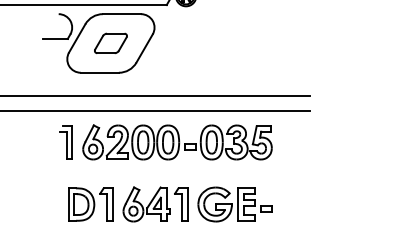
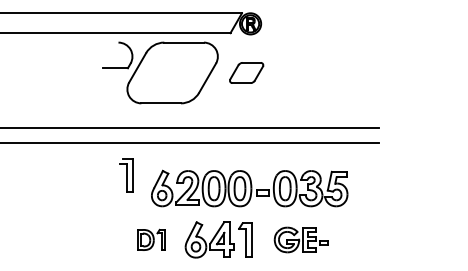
part: (110, 42) -> (246, 72), moved
part: (177, 142) -> (249, 188), moved
part: (90, 204) -> (151, 239), size x0.6
part: (235, 204) -> (301, 239), size x0.7

